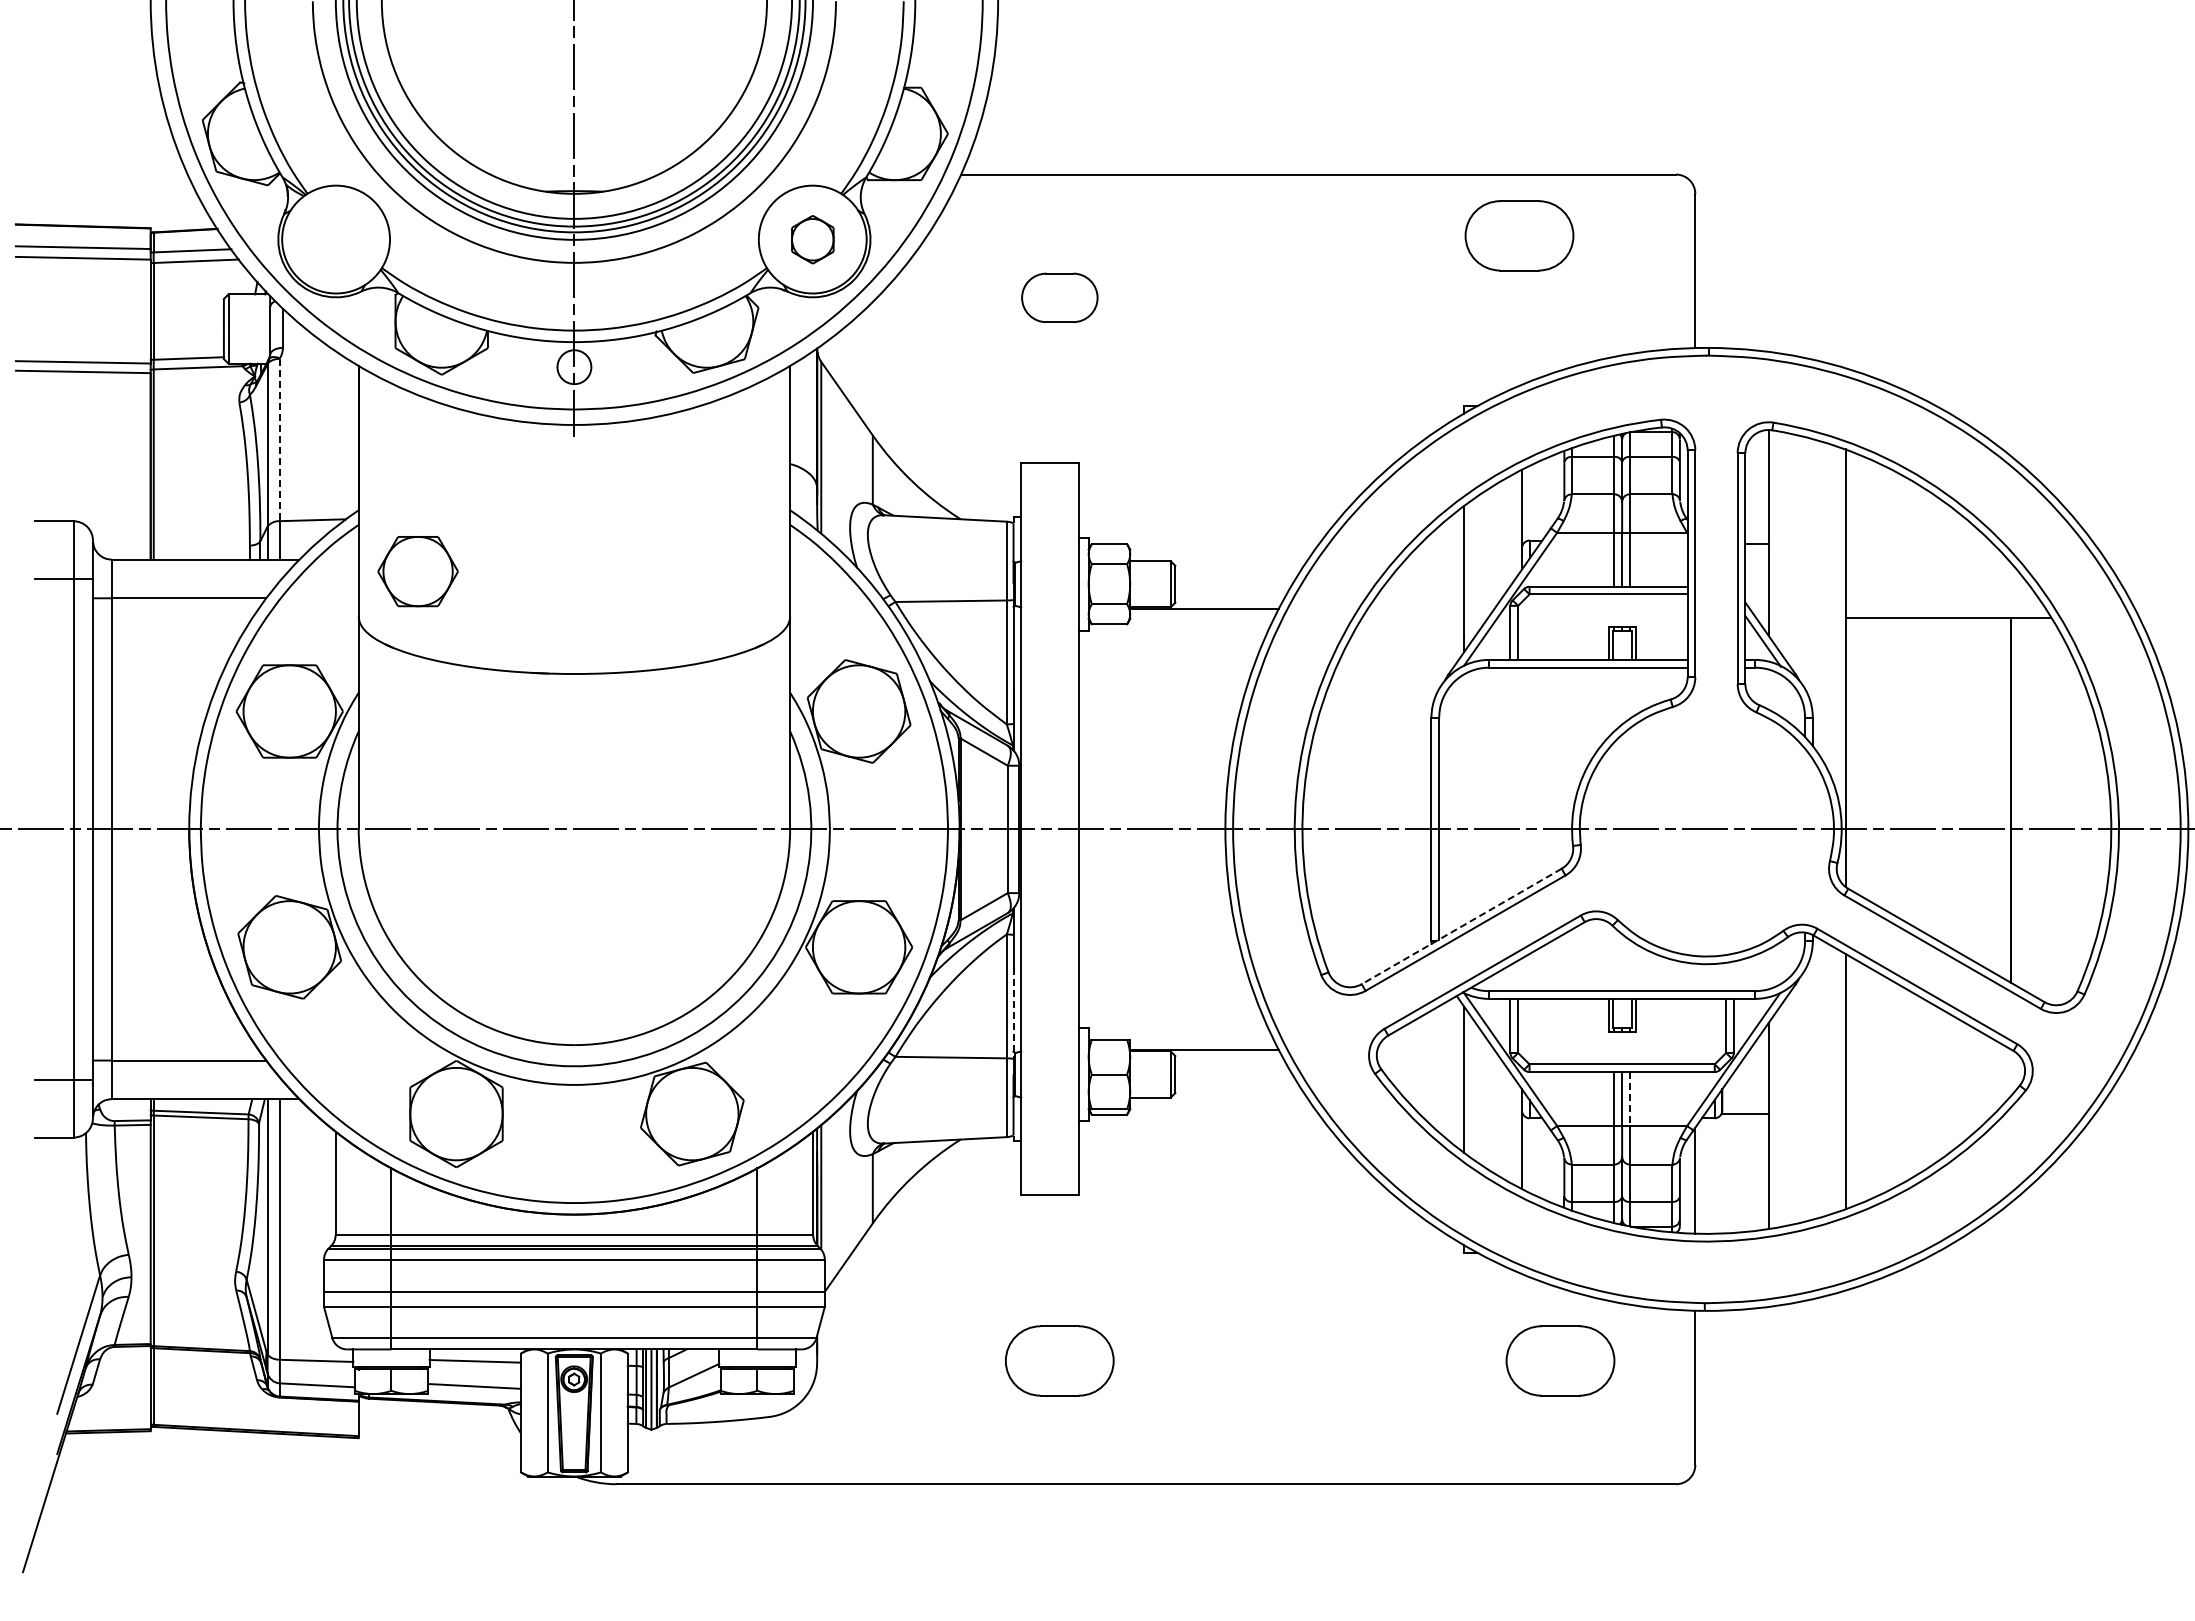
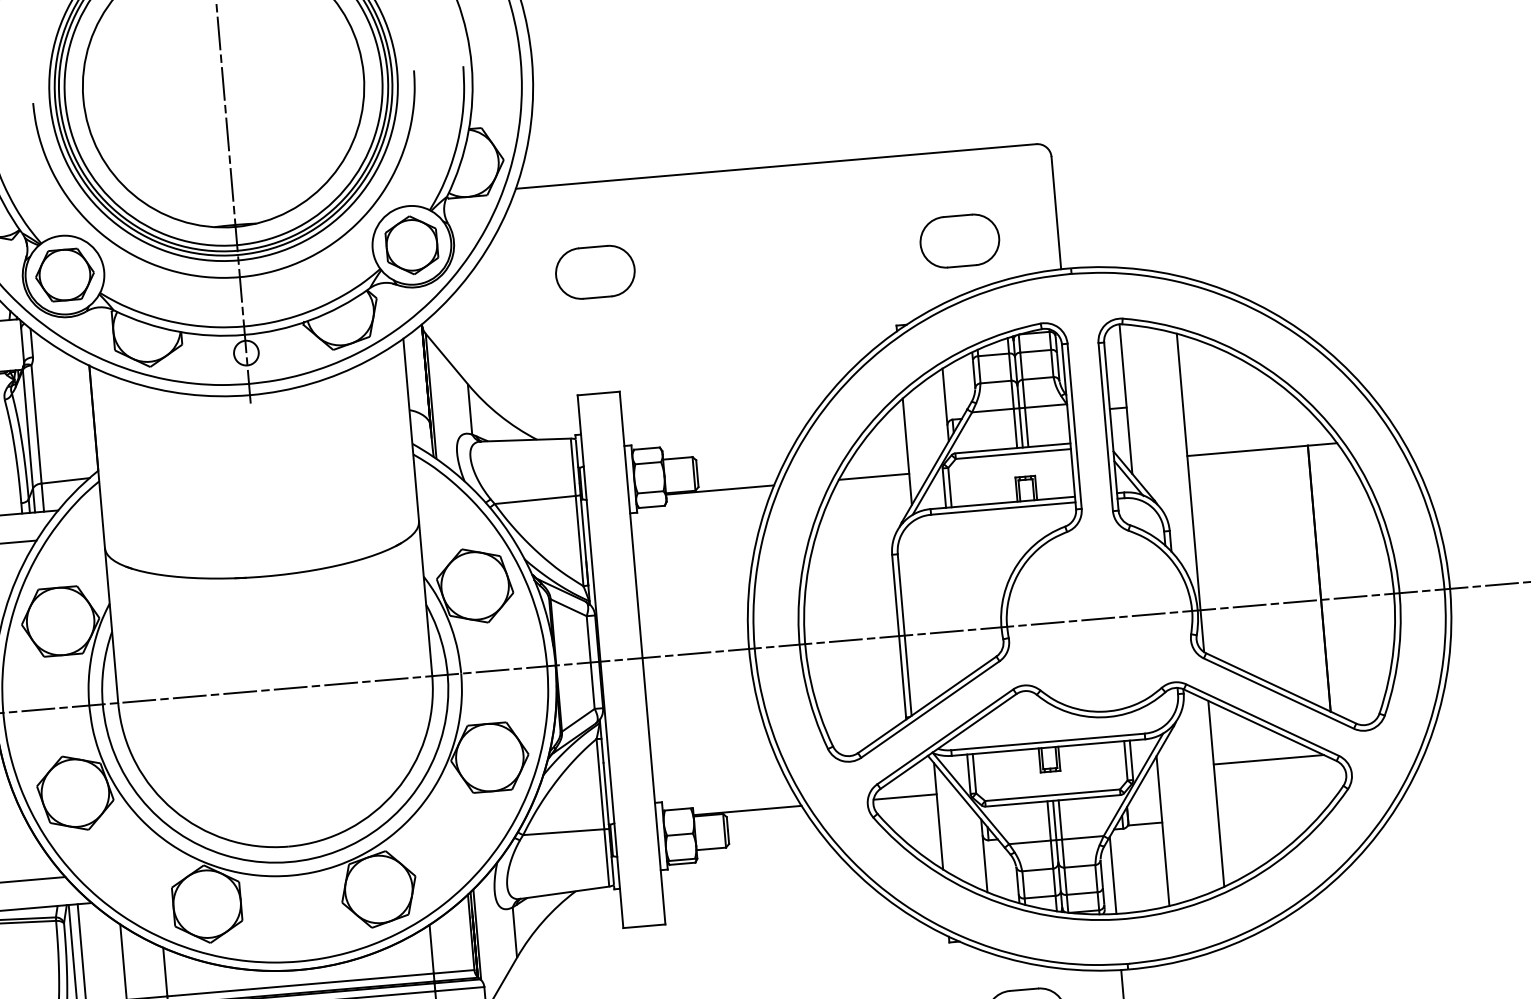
part: (1519, 235) -> (959, 240), moved
part: (812, 239) -> (411, 245), size x1.67
part: (1059, 297) -> (595, 272), size x1.43
line: (279, 440) -> (36, 424), dashed -> solid
part: (417, 571) -> (64, 275), moved
line: (1415, 609) -> (873, 477), added
line: (1461, 926) -> (927, 704), dashed -> solid
line: (1013, 1013) -> (606, 796), dashed -> solid
line: (1920, 1041) -> (1268, 759), added
line: (1420, 1049) -> (904, 796), added
line: (1629, 1099) -> (1060, 820), dashed -> solid

